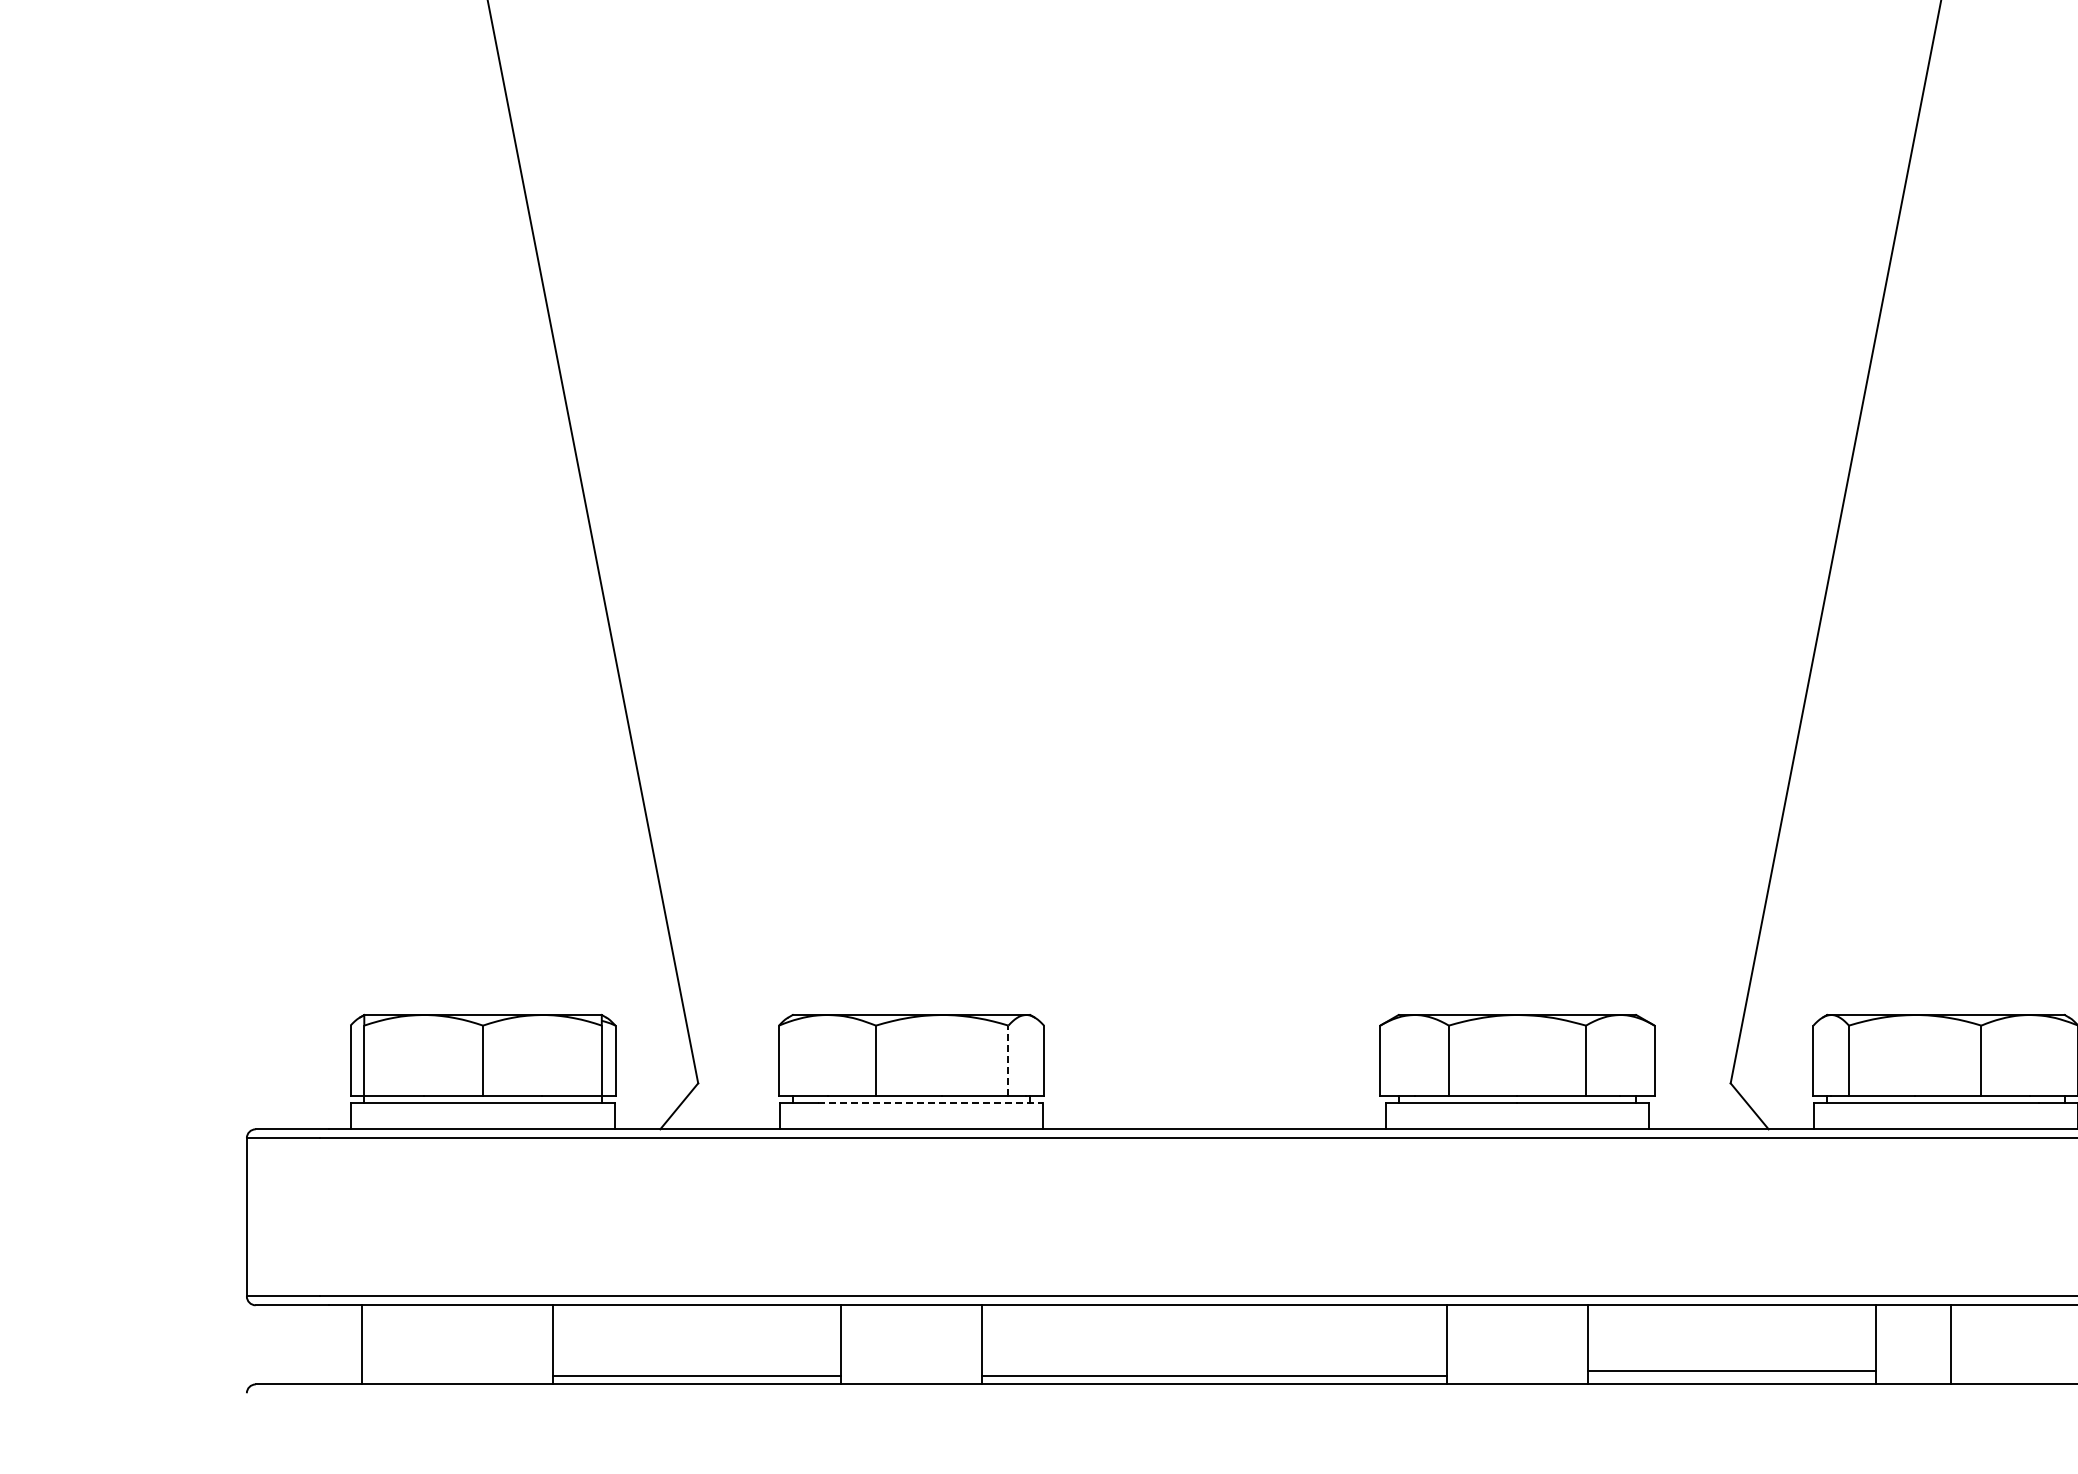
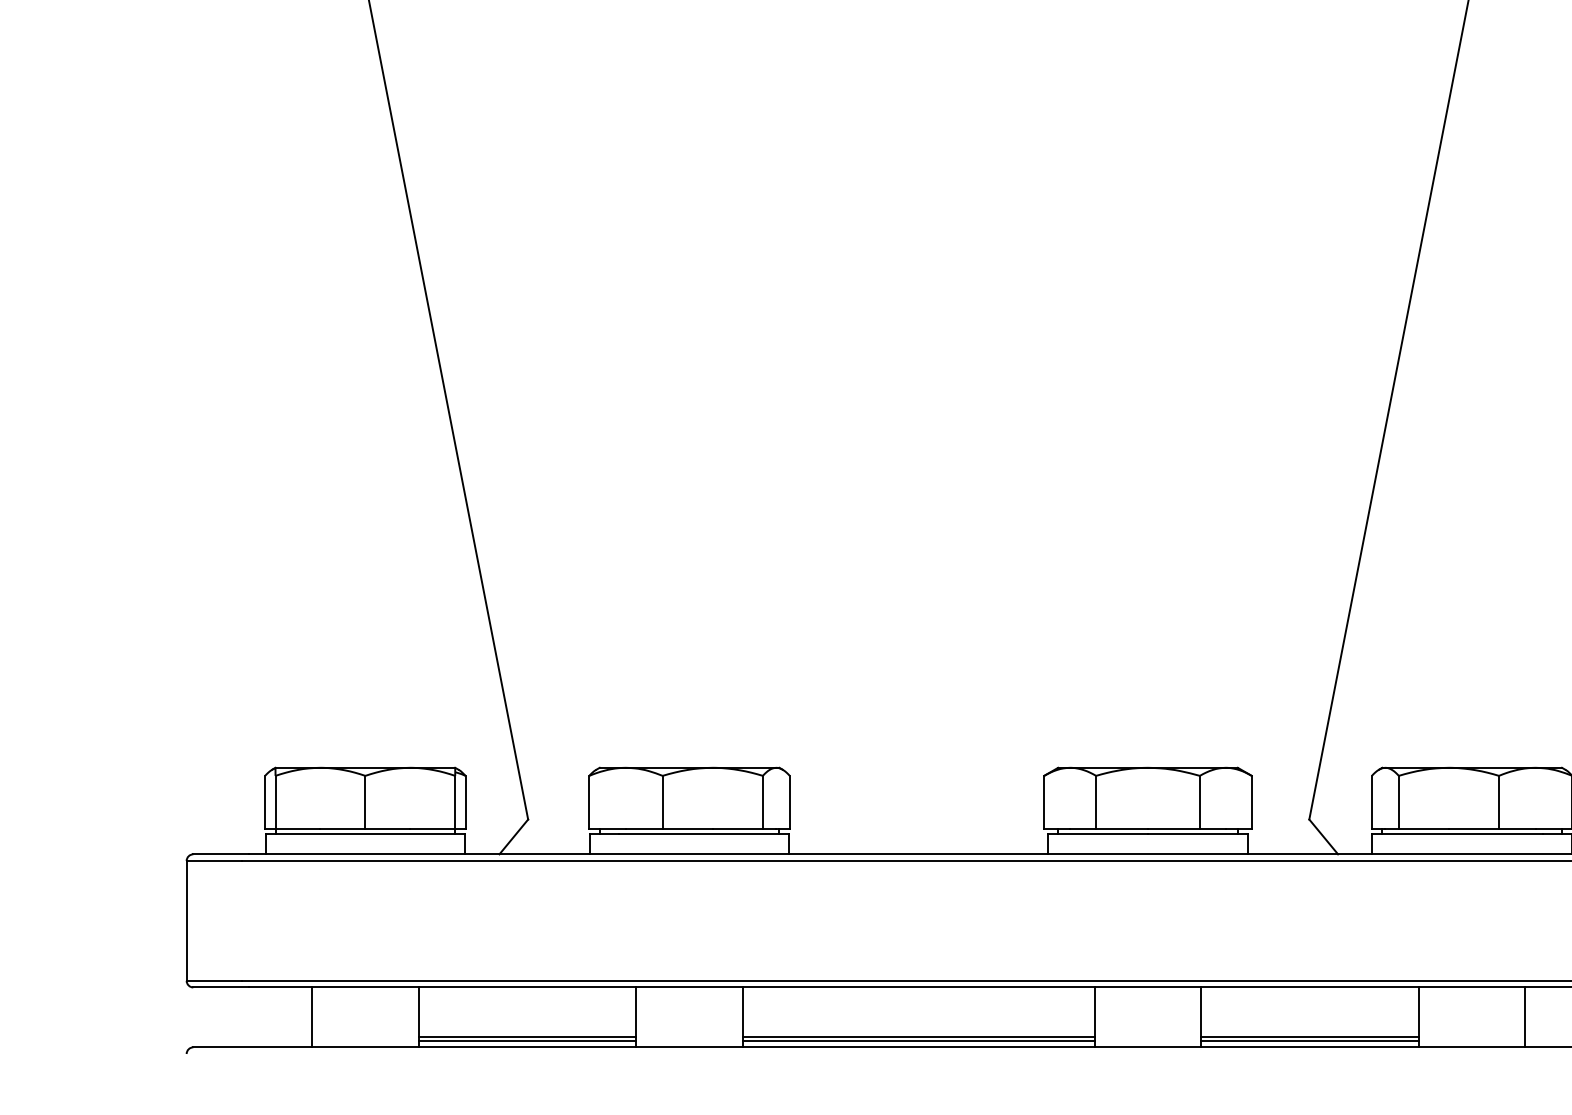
line: (1008, 1060) -> (762, 802), dashed -> solid
line: (930, 1102) -> (703, 834), dashed -> solid
line: (361, 1344) -> (311, 1017), moved
line: (1951, 1344) -> (1525, 1017), moved
line: (697, 1371) -> (527, 1037), added
line: (1214, 1371) -> (918, 1037), added
line: (1731, 1375) -> (1309, 1040), added

